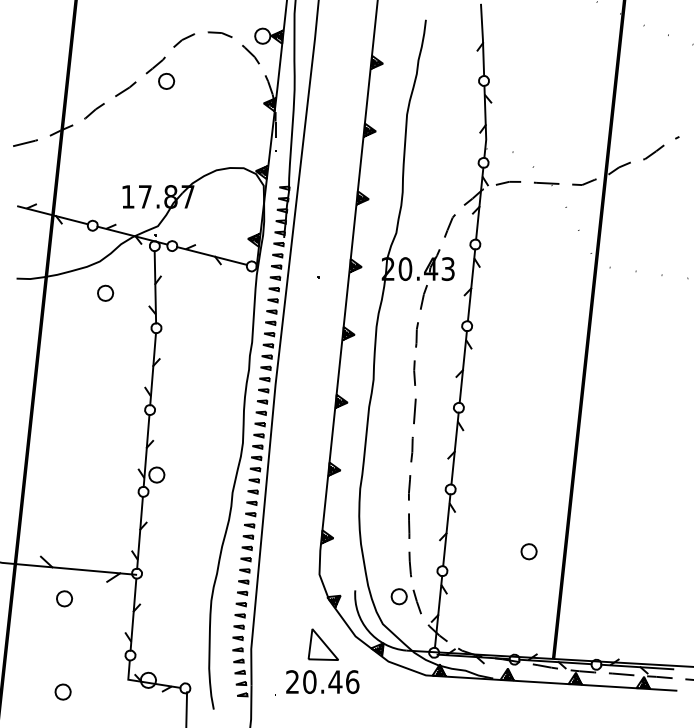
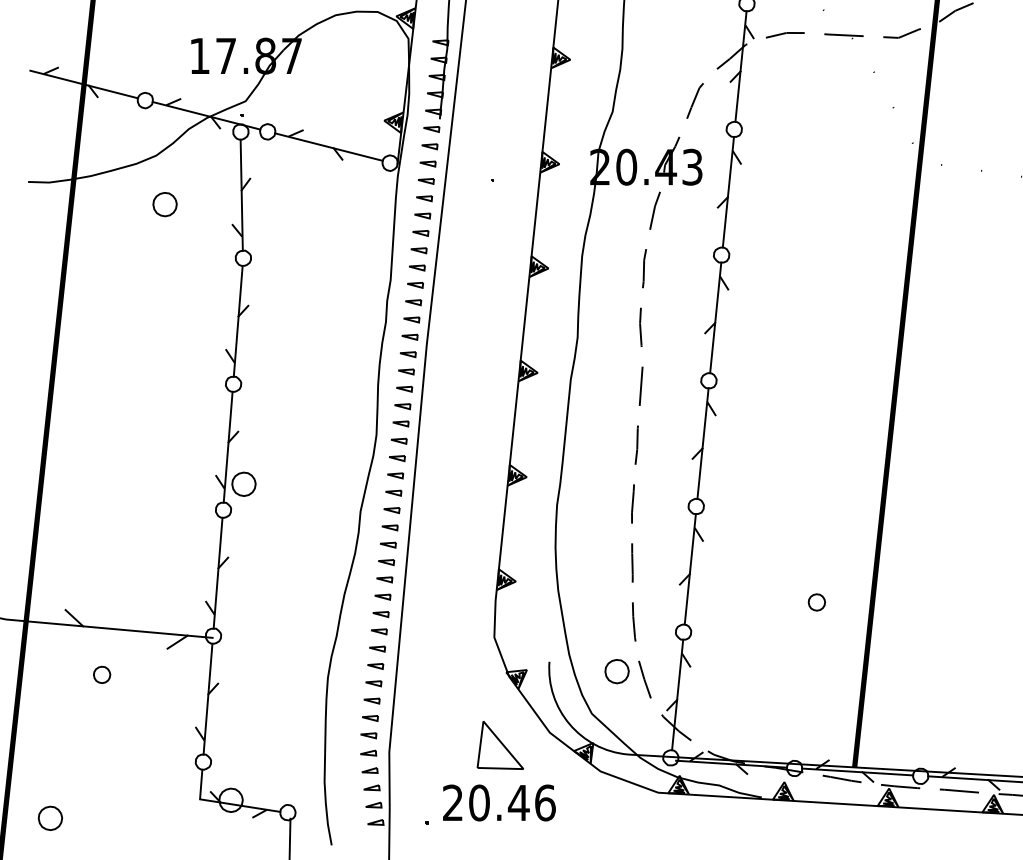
part: (528, 551) -> (816, 601), size x0.7
part: (64, 598) -> (101, 674), size x0.7
part: (62, 691) -> (49, 817), moved

